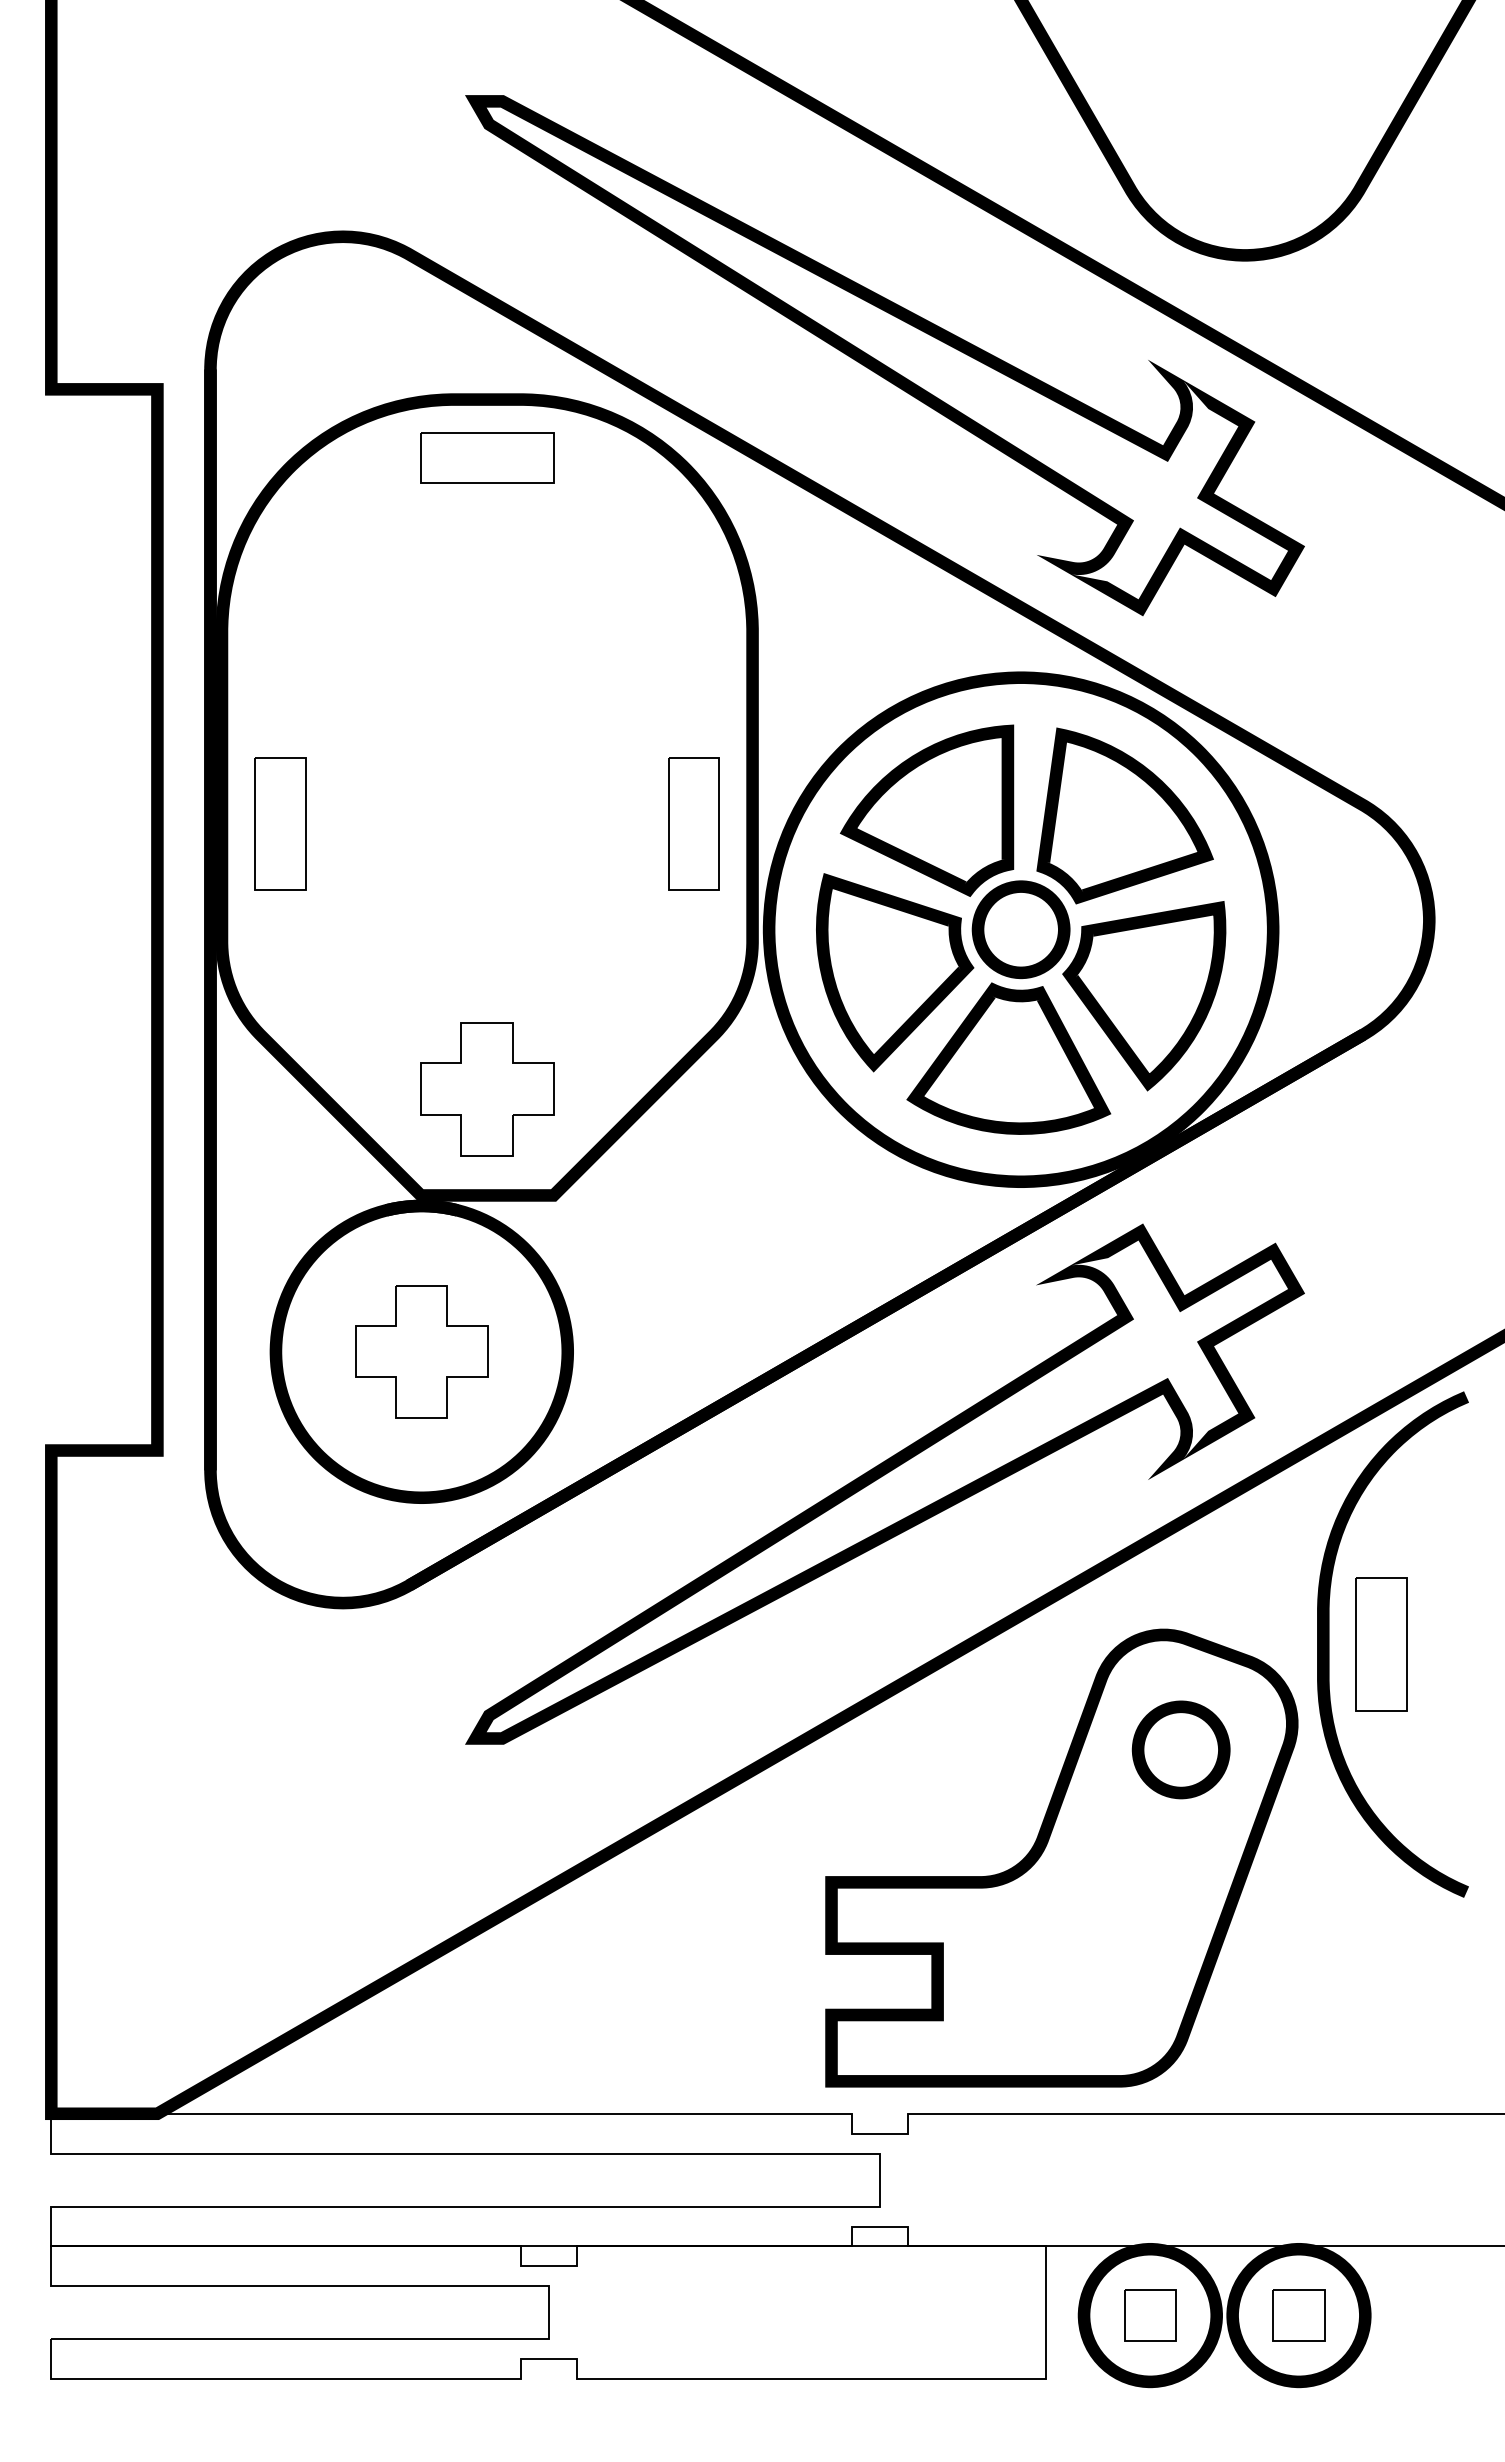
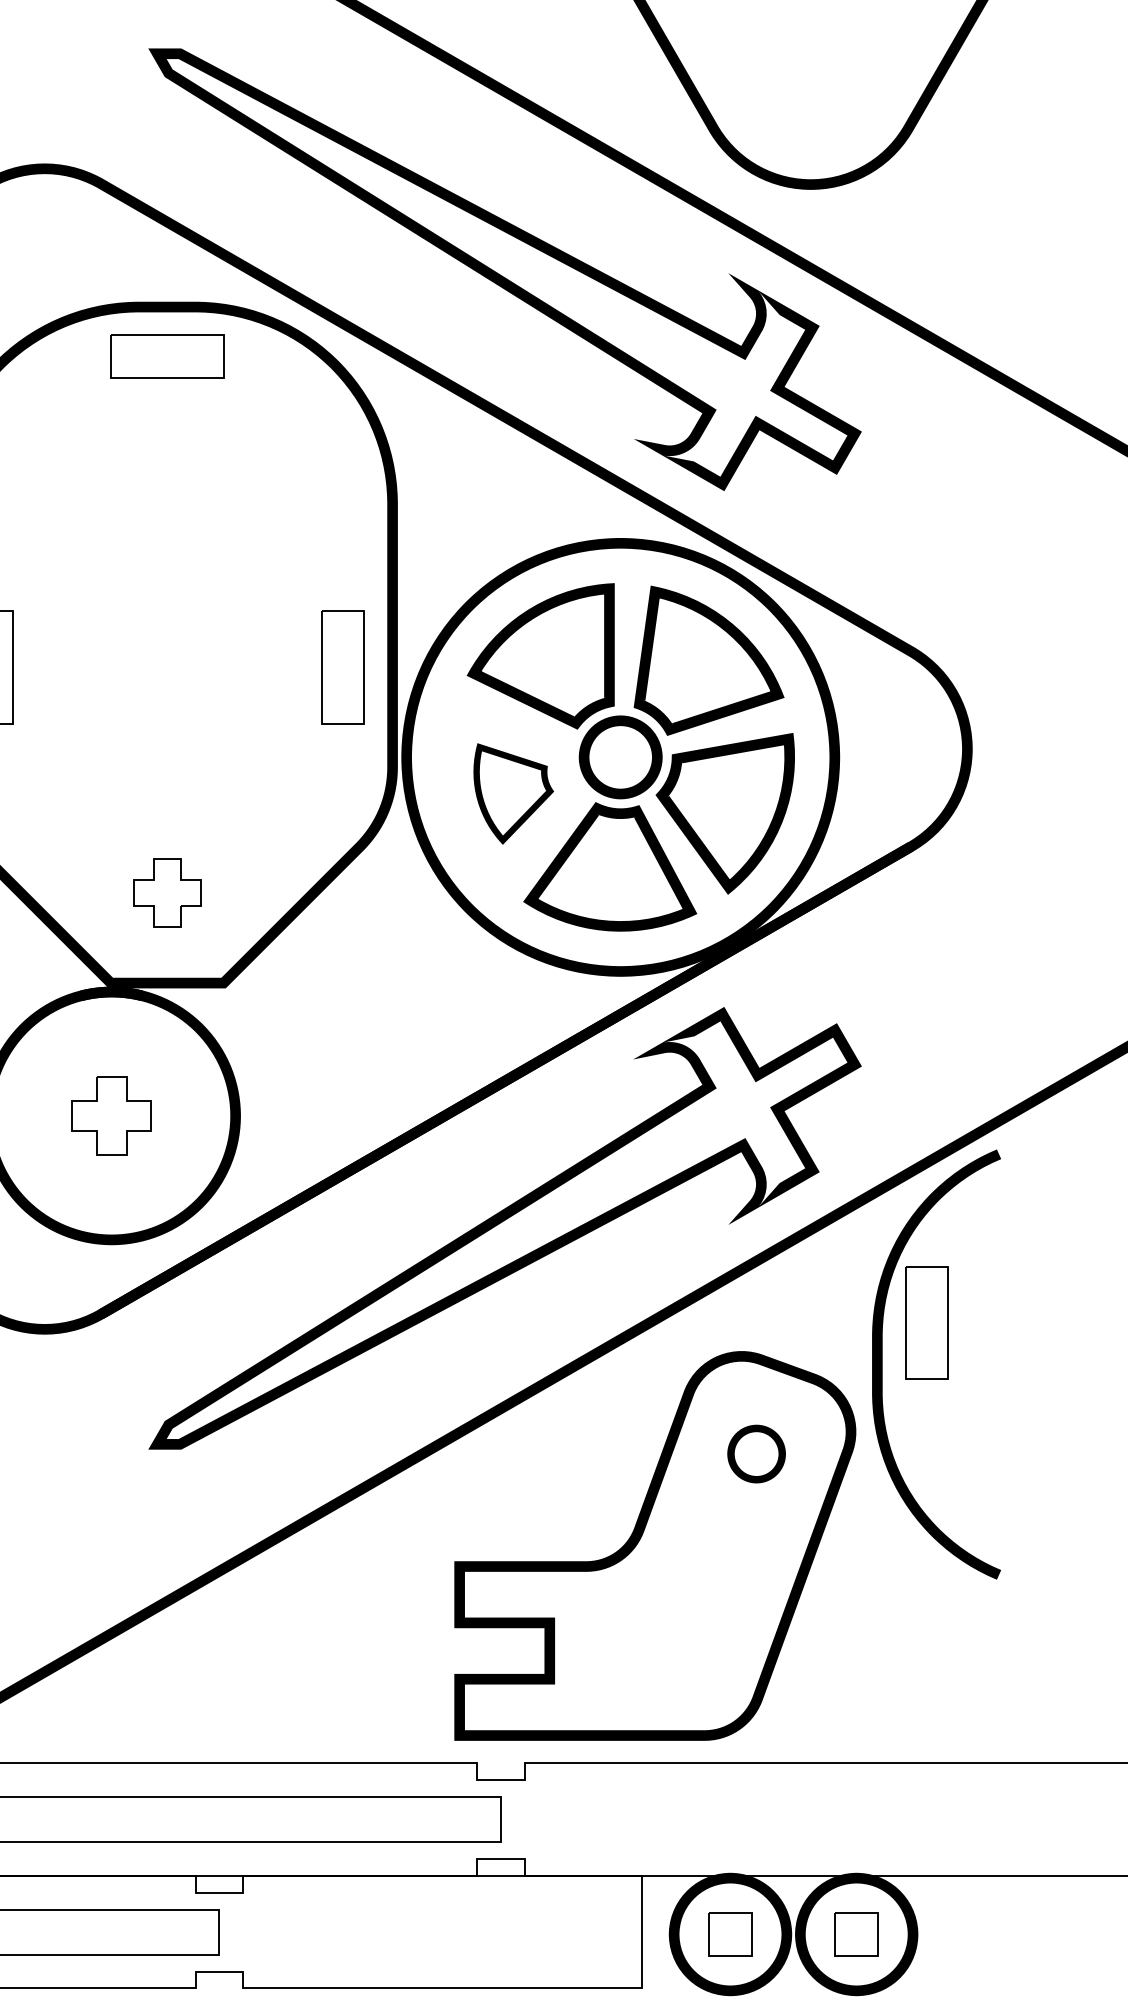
part: (895, 972) -> (513, 793), size x0.6
part: (487, 1089) -> (167, 893), size x0.6
part: (421, 1351) -> (111, 1115), size x0.7
part: (1381, 1644) -> (926, 1322), moved
part: (1180, 1749) -> (756, 1453), size x0.7

